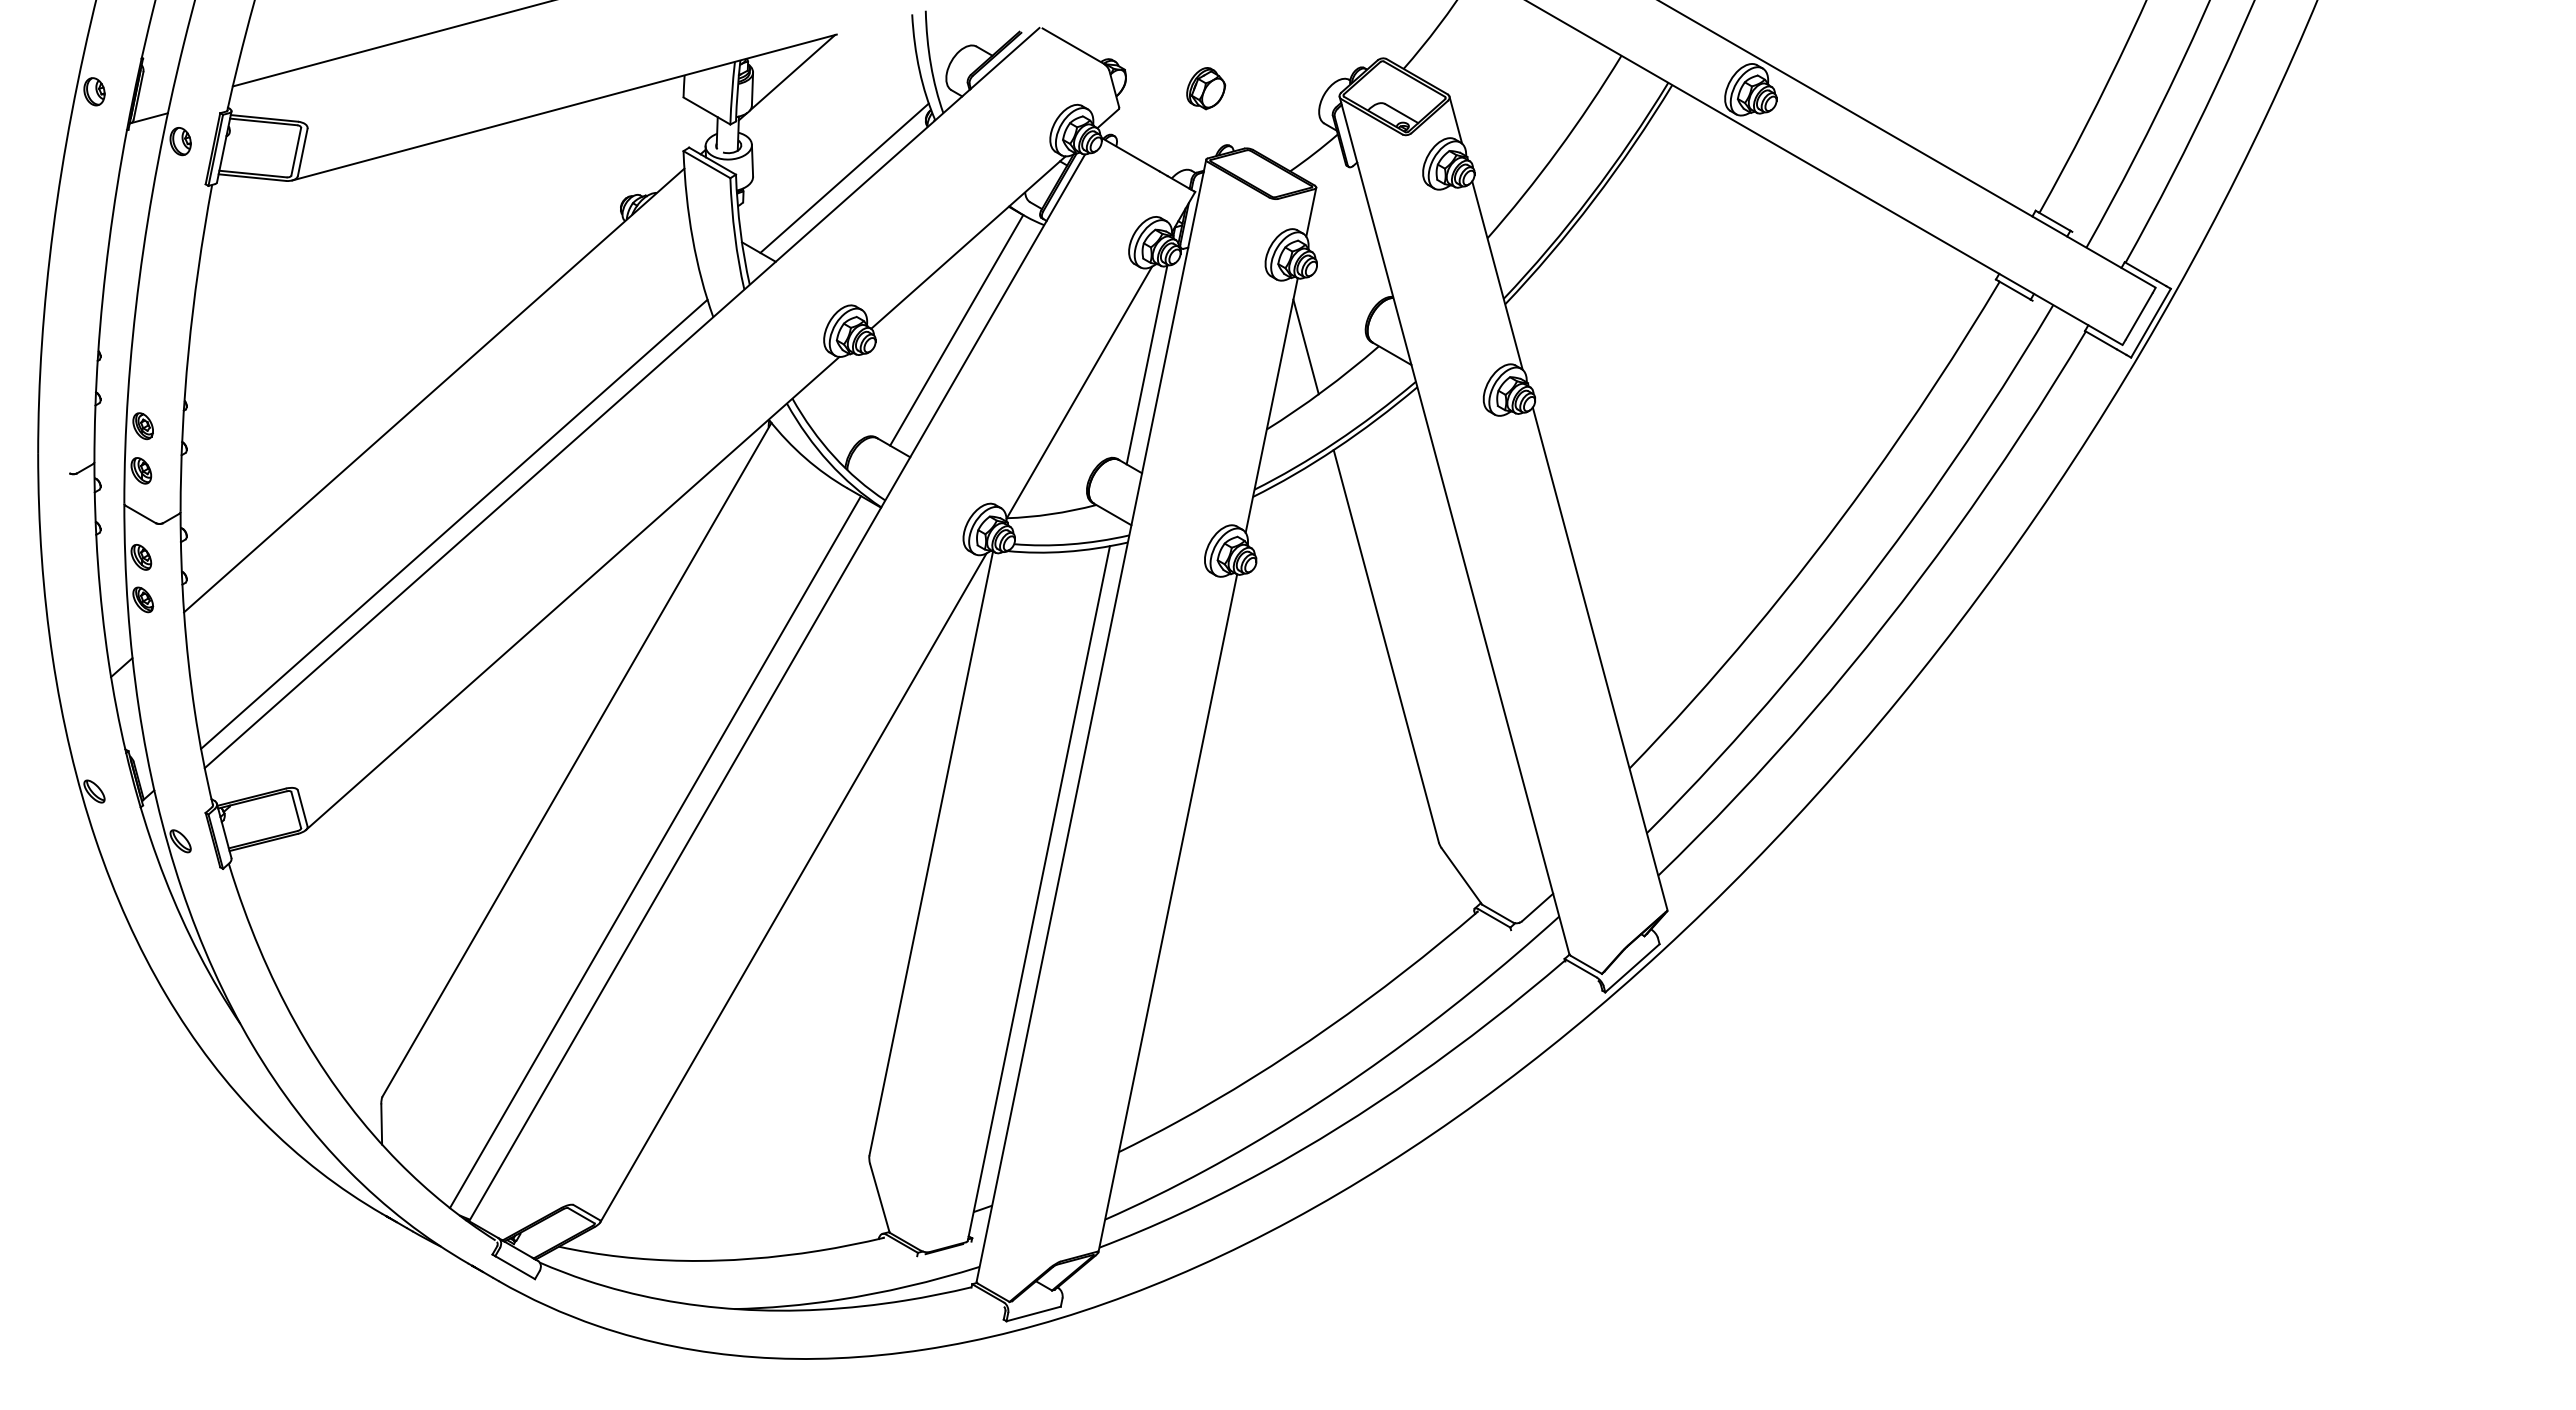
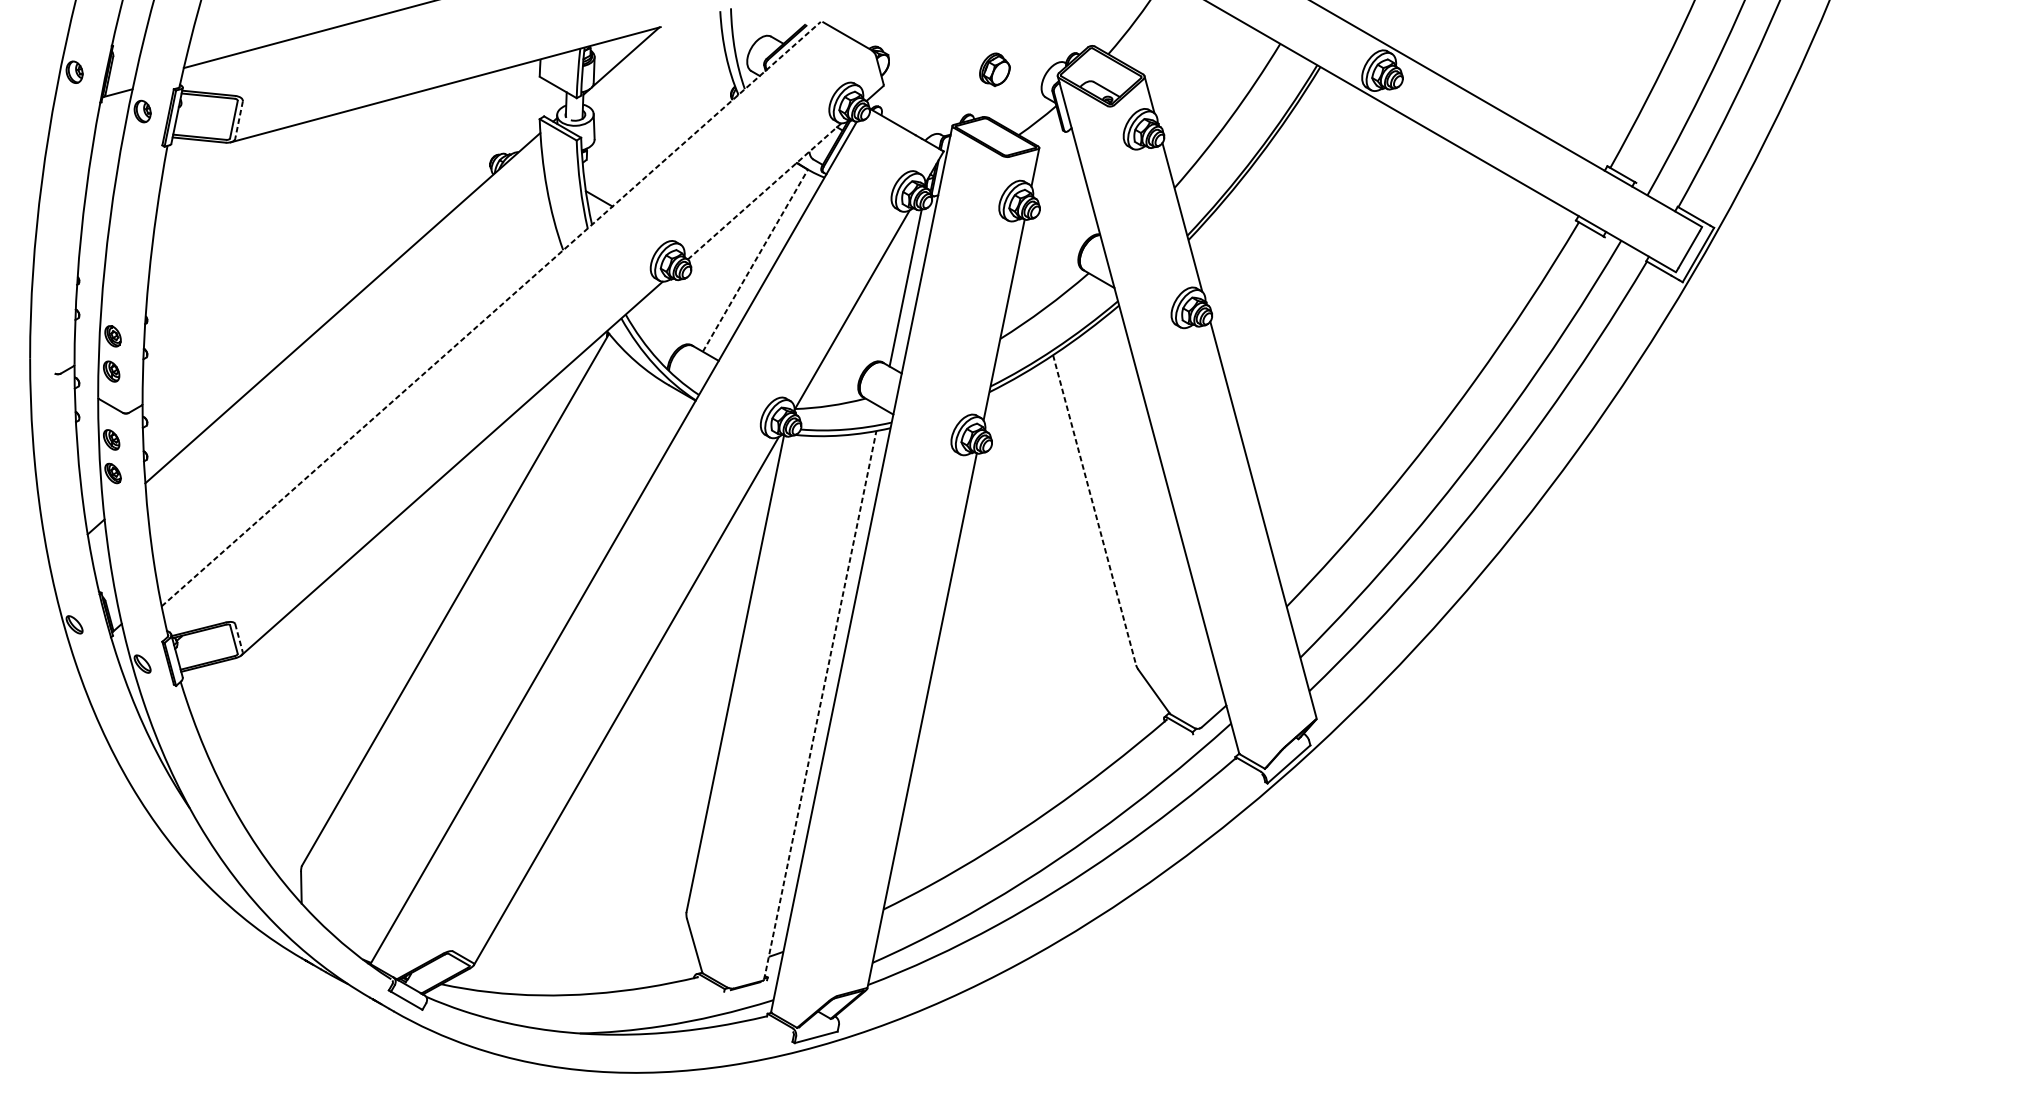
part: (1206, 88) -> (995, 69), moved
line: (302, 152) -> (238, 120), solid -> dashed
line: (844, 177) -> (666, 139), removed
line: (968, 242) -> (764, 191), solid -> dashed
line: (956, 329) -> (755, 260), solid -> dashed
line: (1305, 346) -> (1030, 273), removed
line: (622, 398) -> (491, 314), solid -> dashed
line: (454, 523) -> (358, 413), removed
line: (1386, 646) -> (1094, 510), solid -> dashed
line: (302, 808) -> (238, 638), solid -> dashed
line: (655, 852) -> (517, 672), removed
line: (1038, 893) -> (819, 705), solid -> dashed

